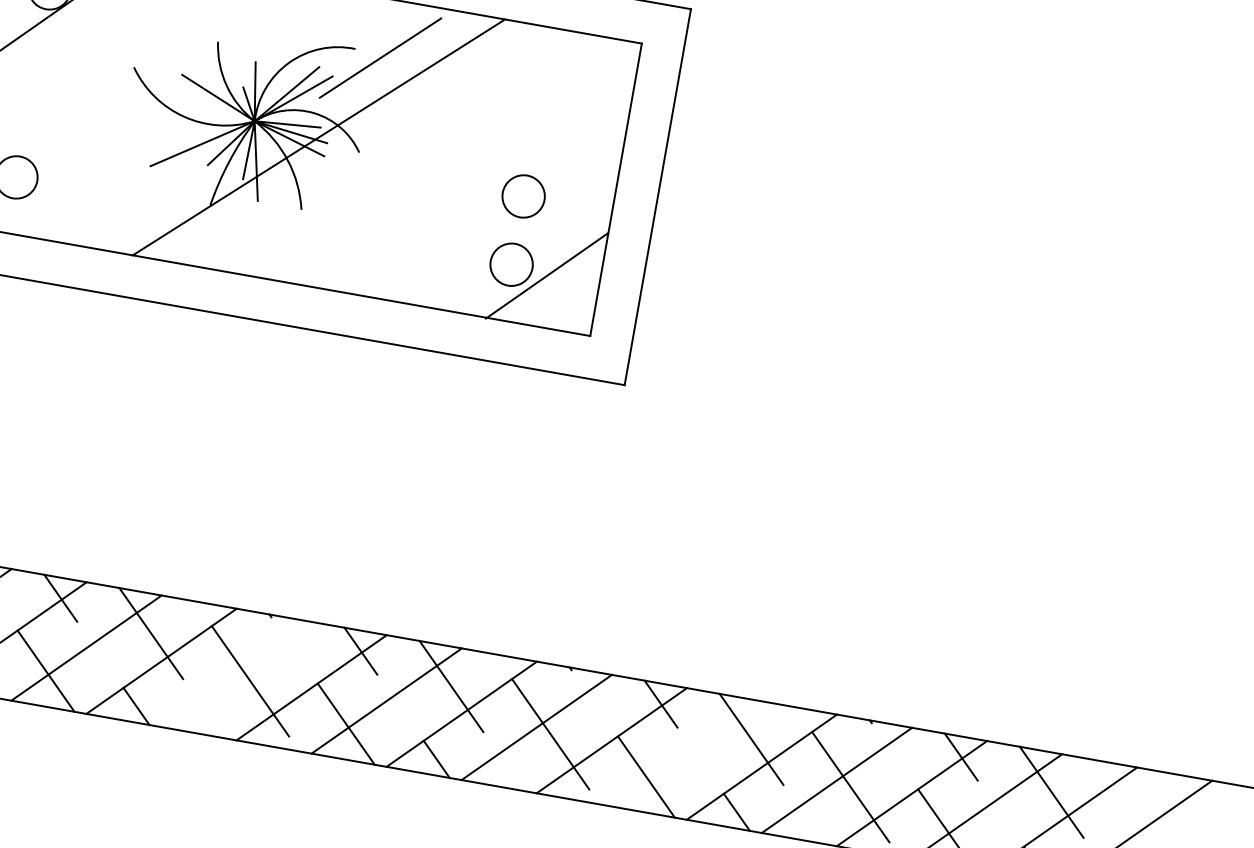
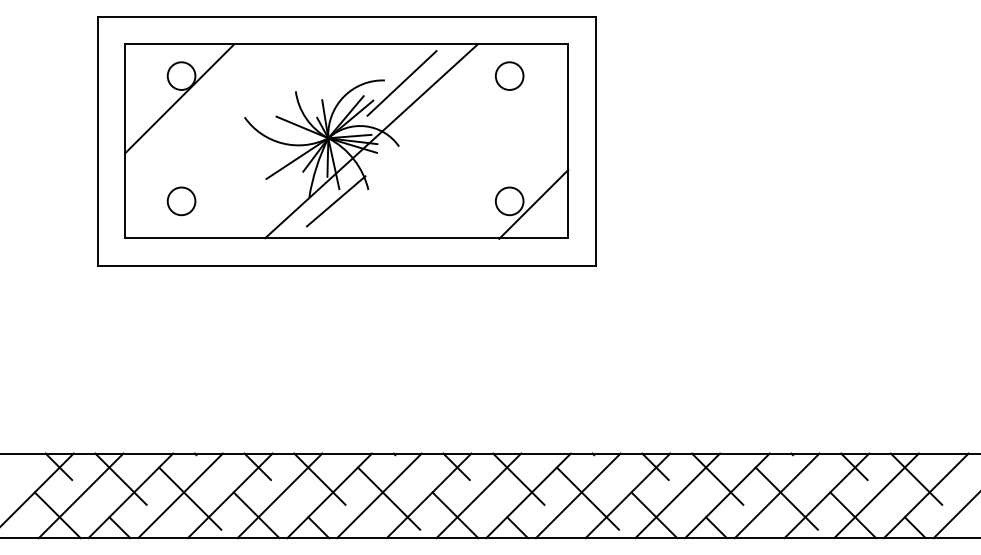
circle: (523, 195) -> (509, 75), moved
line: (248, 218) -> (335, 201), added
line: (236, 674) -> (379, 495), added
line: (686, 753) -> (677, 495), added

